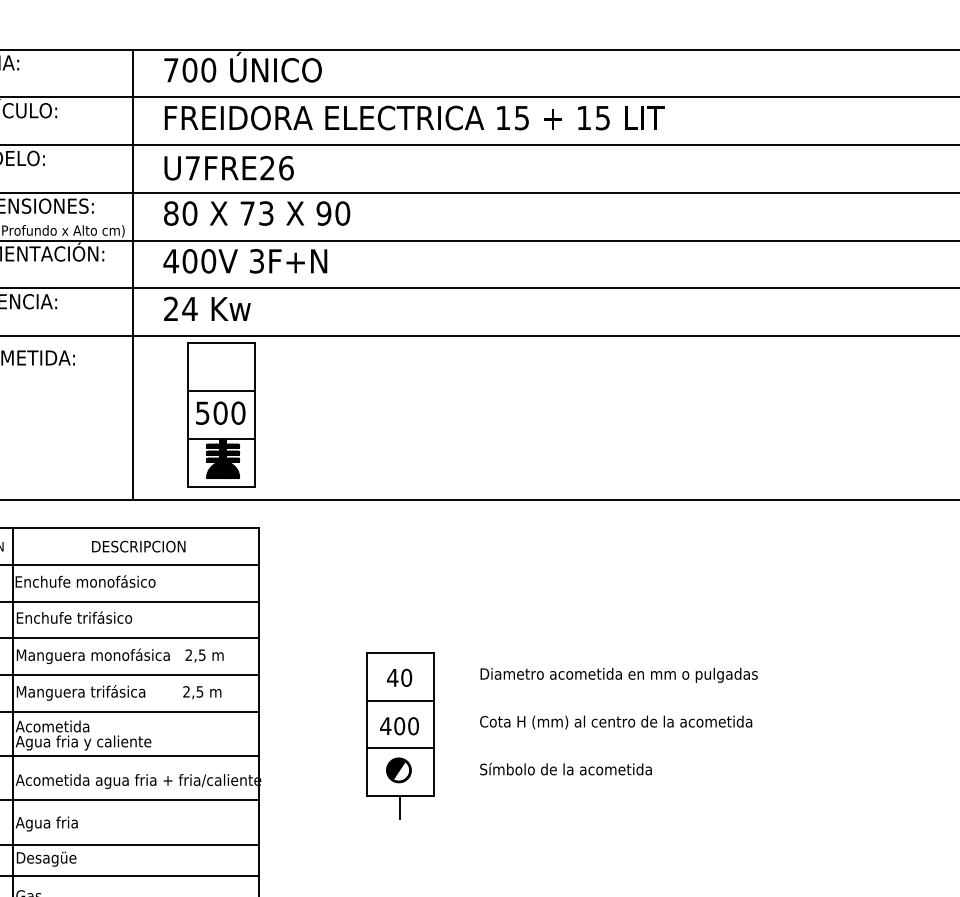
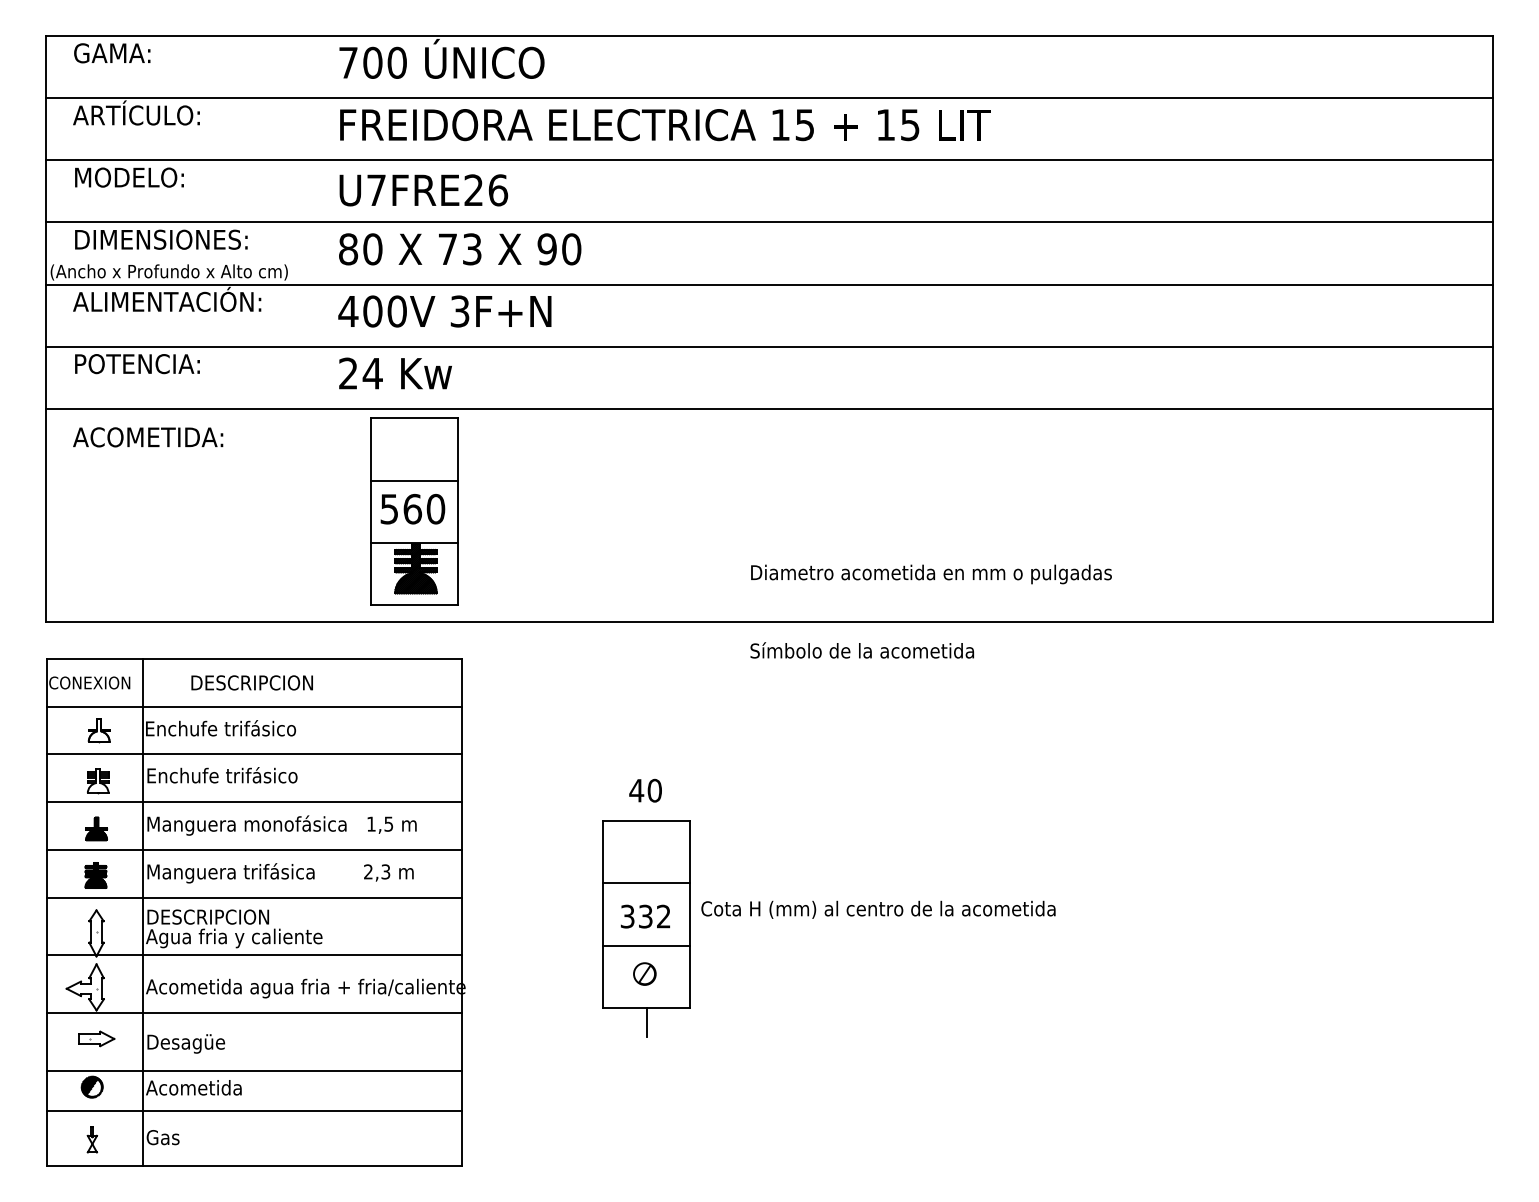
line: (132, 274) -> (298, 328), removed
text: (220, 412) -> (412, 508), 500 -> 560
text: (138, 546) -> (251, 682), moved
text: (115, 581) -> (275, 728), Enchufe monofásico -> Enchufe trifásico
text: (188, 654) -> (371, 823), 2,5 -> 1,5
text: (619, 675) -> (931, 574), moved
text: (399, 677) -> (645, 790), moved
text: (200, 691) -> (386, 871), 2,5 -> 2,3
text: (616, 722) -> (878, 909), moved
text: (62, 726) -> (207, 916), Acometida -> DESCRIPCION
text: (399, 726) -> (645, 916), 400 -> 332
part: (398, 769) -> (644, 973), size x0.7
text: (565, 769) -> (861, 650), moved
text: (46, 823) -> (186, 1043), Agua fria -> Desagüe
text: (52, 859) -> (193, 1089), Desagüe -> Acometida

